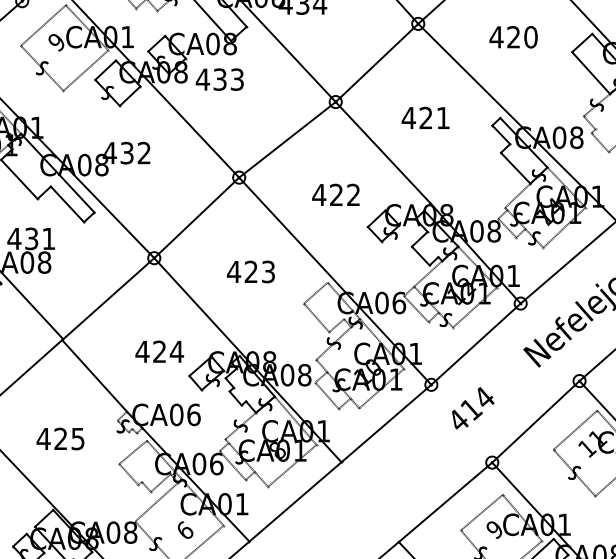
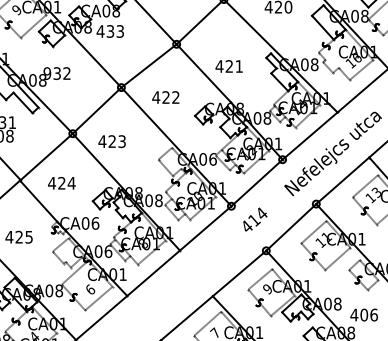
text: (424, 118) -> (228, 66), moved
text: (110, 153) -> (47, 73), 432 -> 932
text: (335, 194) -> (165, 97), moved
text: (249, 271) -> (111, 141), moved
text: (159, 350) -> (61, 182), moved

